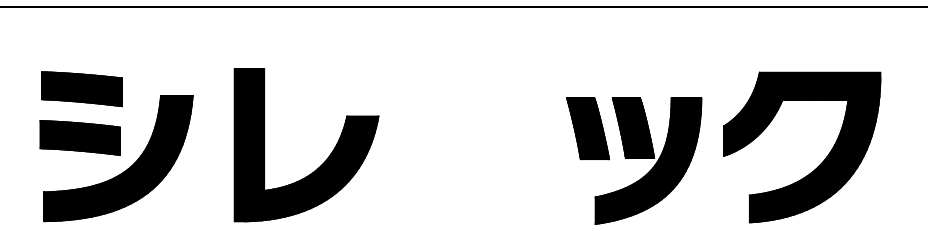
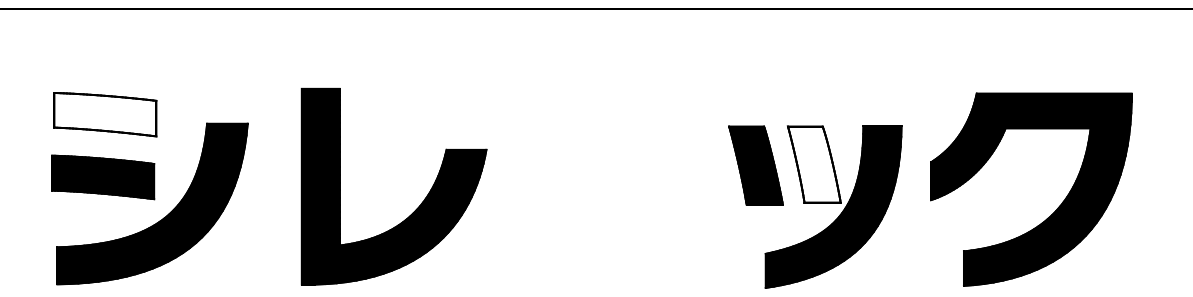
fill: (81, 89) -> (104, 115), removed
fill: (633, 127) -> (814, 163), removed

